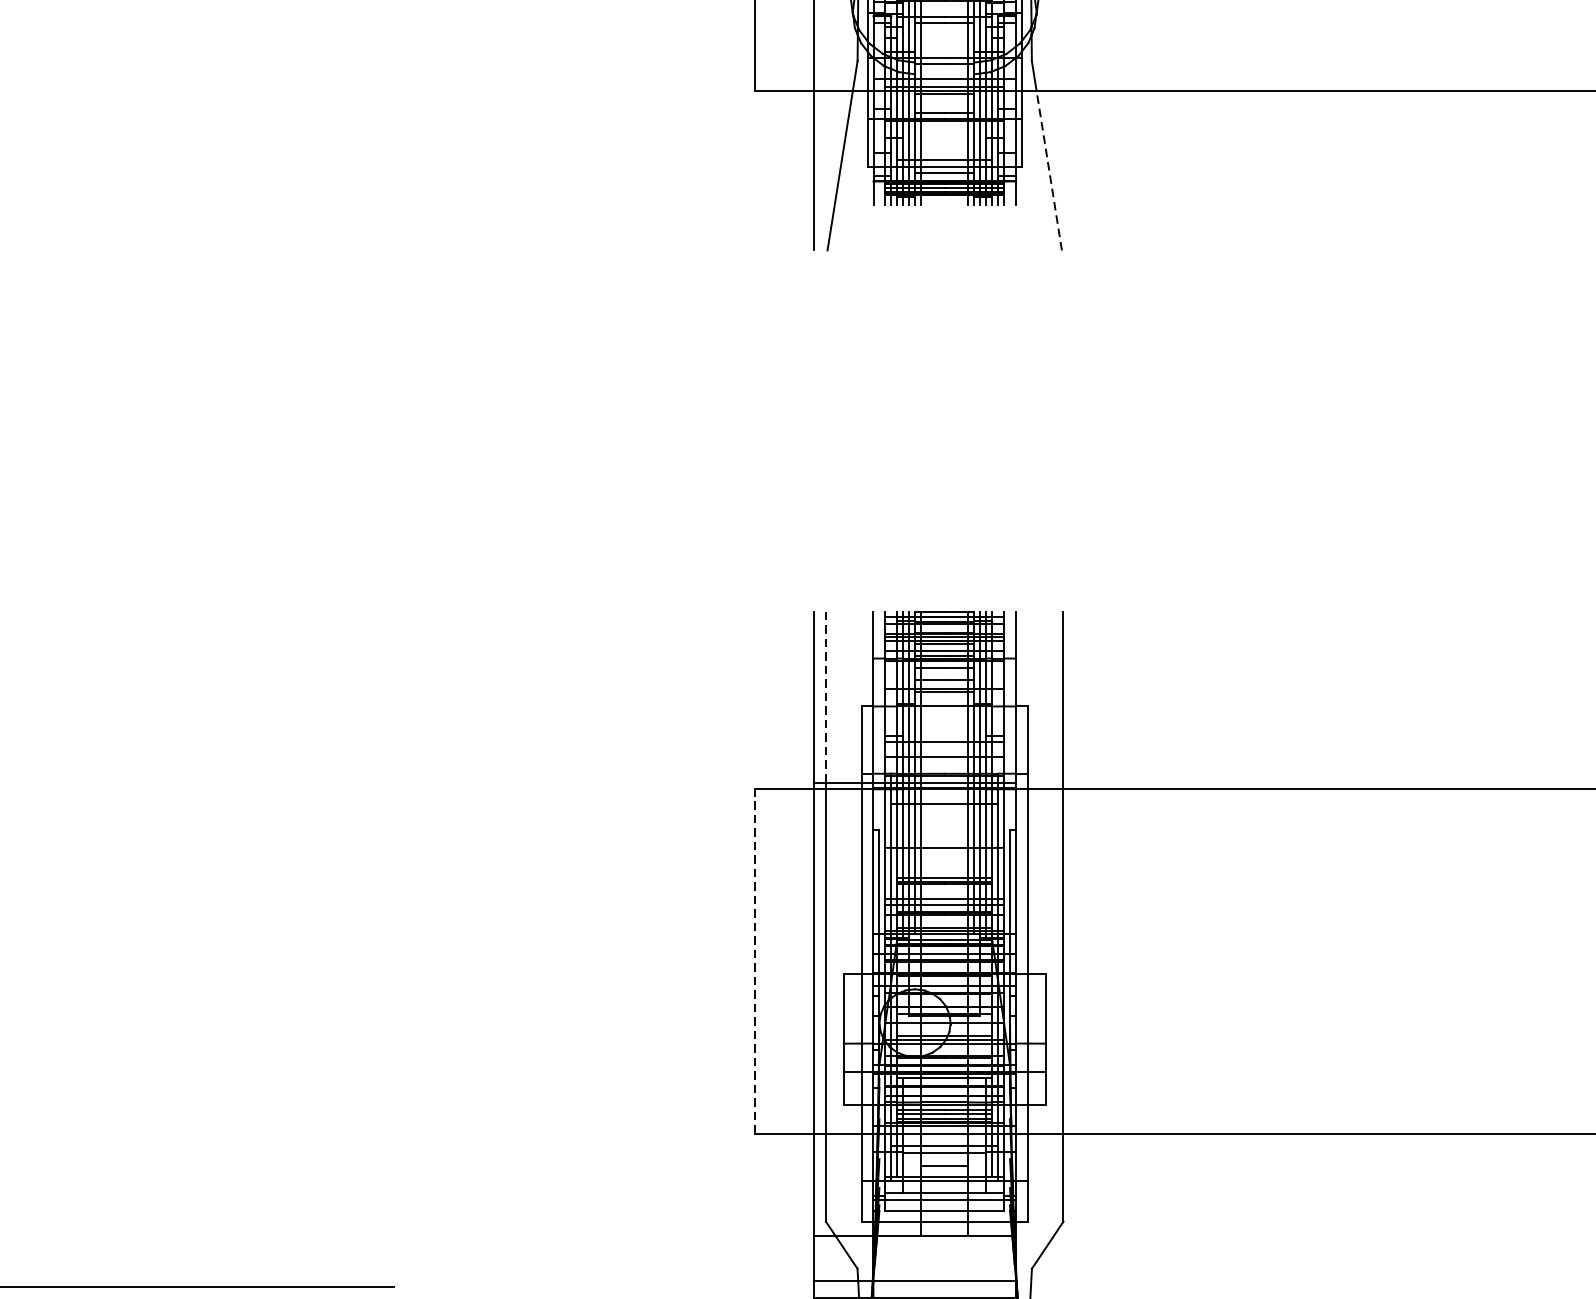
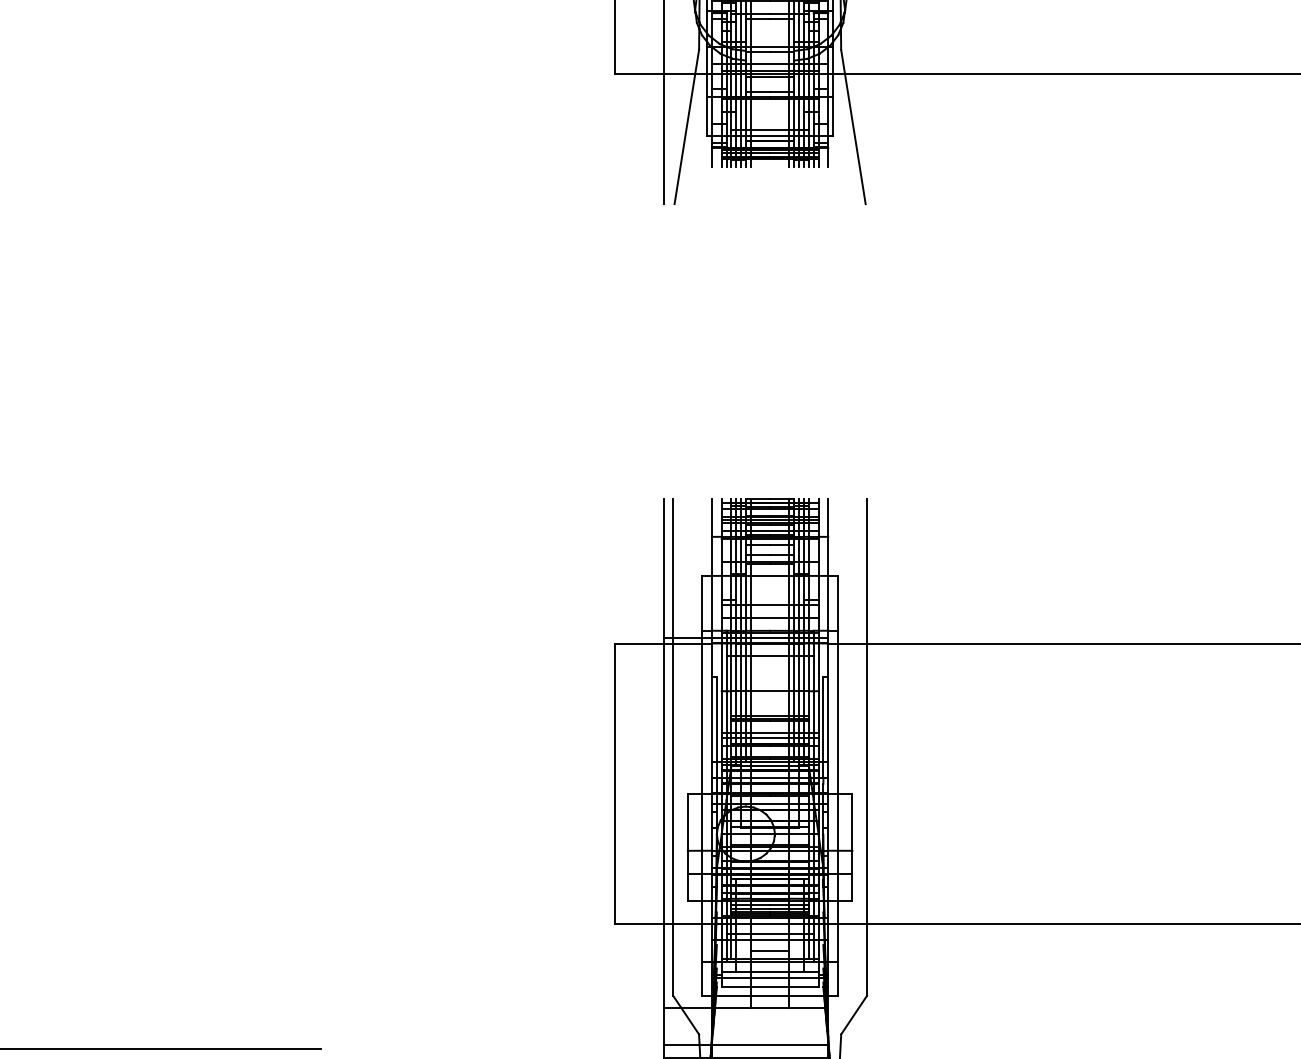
line: (1049, 171) -> (855, 139), dashed -> solid
line: (826, 697) -> (673, 568), dashed -> solid
line: (755, 961) -> (615, 783), dashed -> solid

